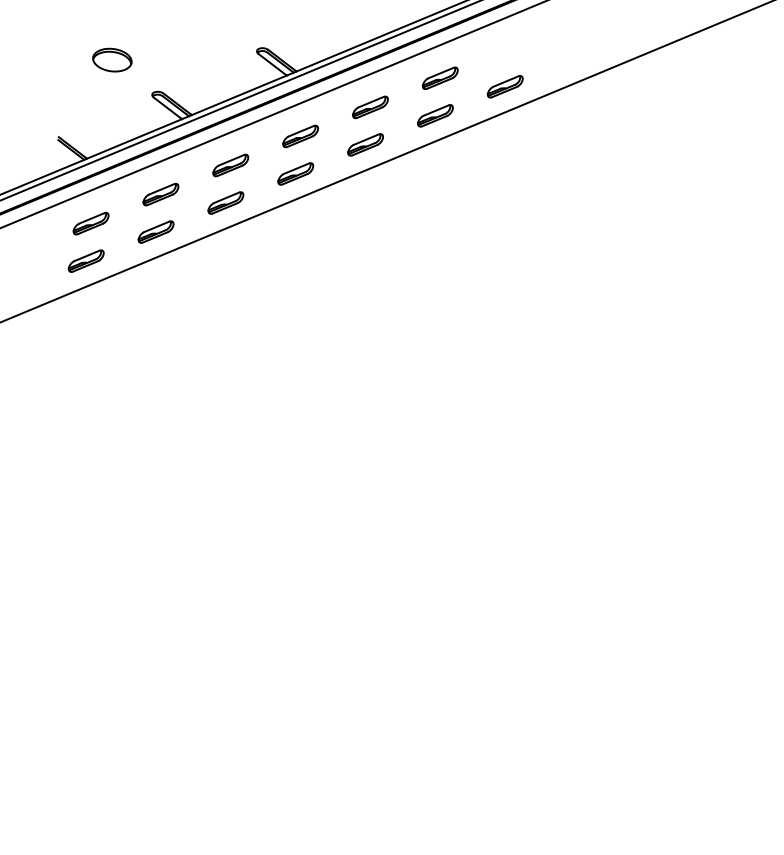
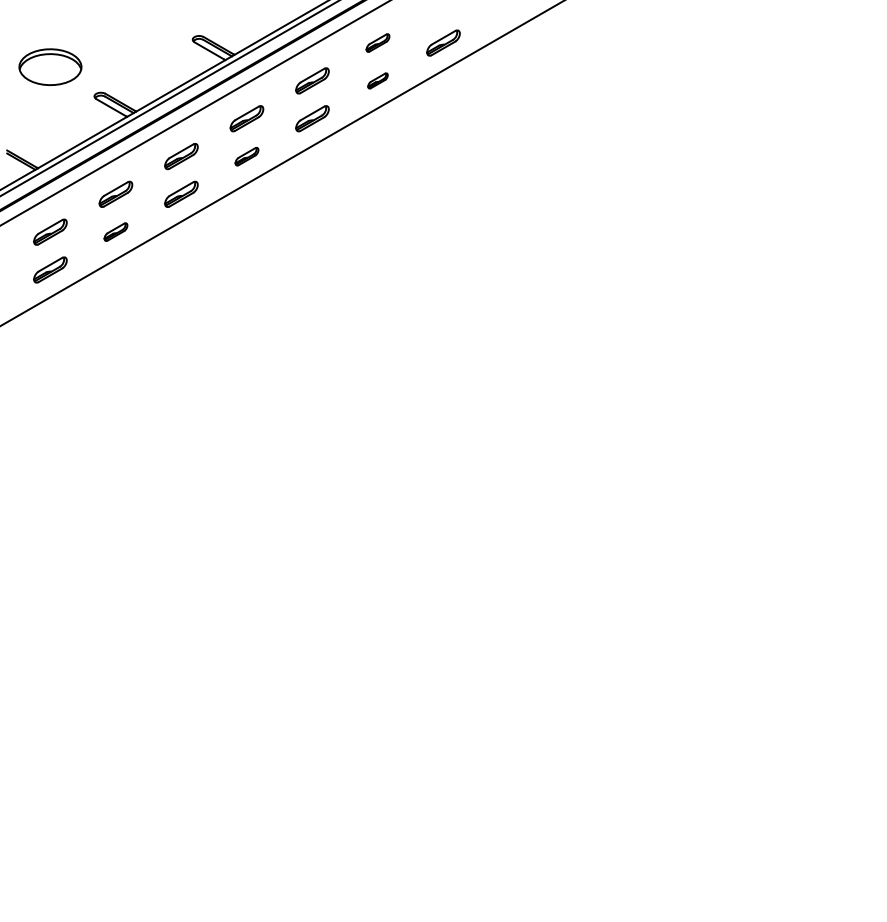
part: (112, 60) -> (50, 67), size x1.6
part: (439, 77) -> (377, 42), size x0.7
part: (434, 115) -> (377, 80), size x0.6
part: (295, 173) -> (246, 156), size x0.7
part: (155, 231) -> (115, 231), size x0.7

